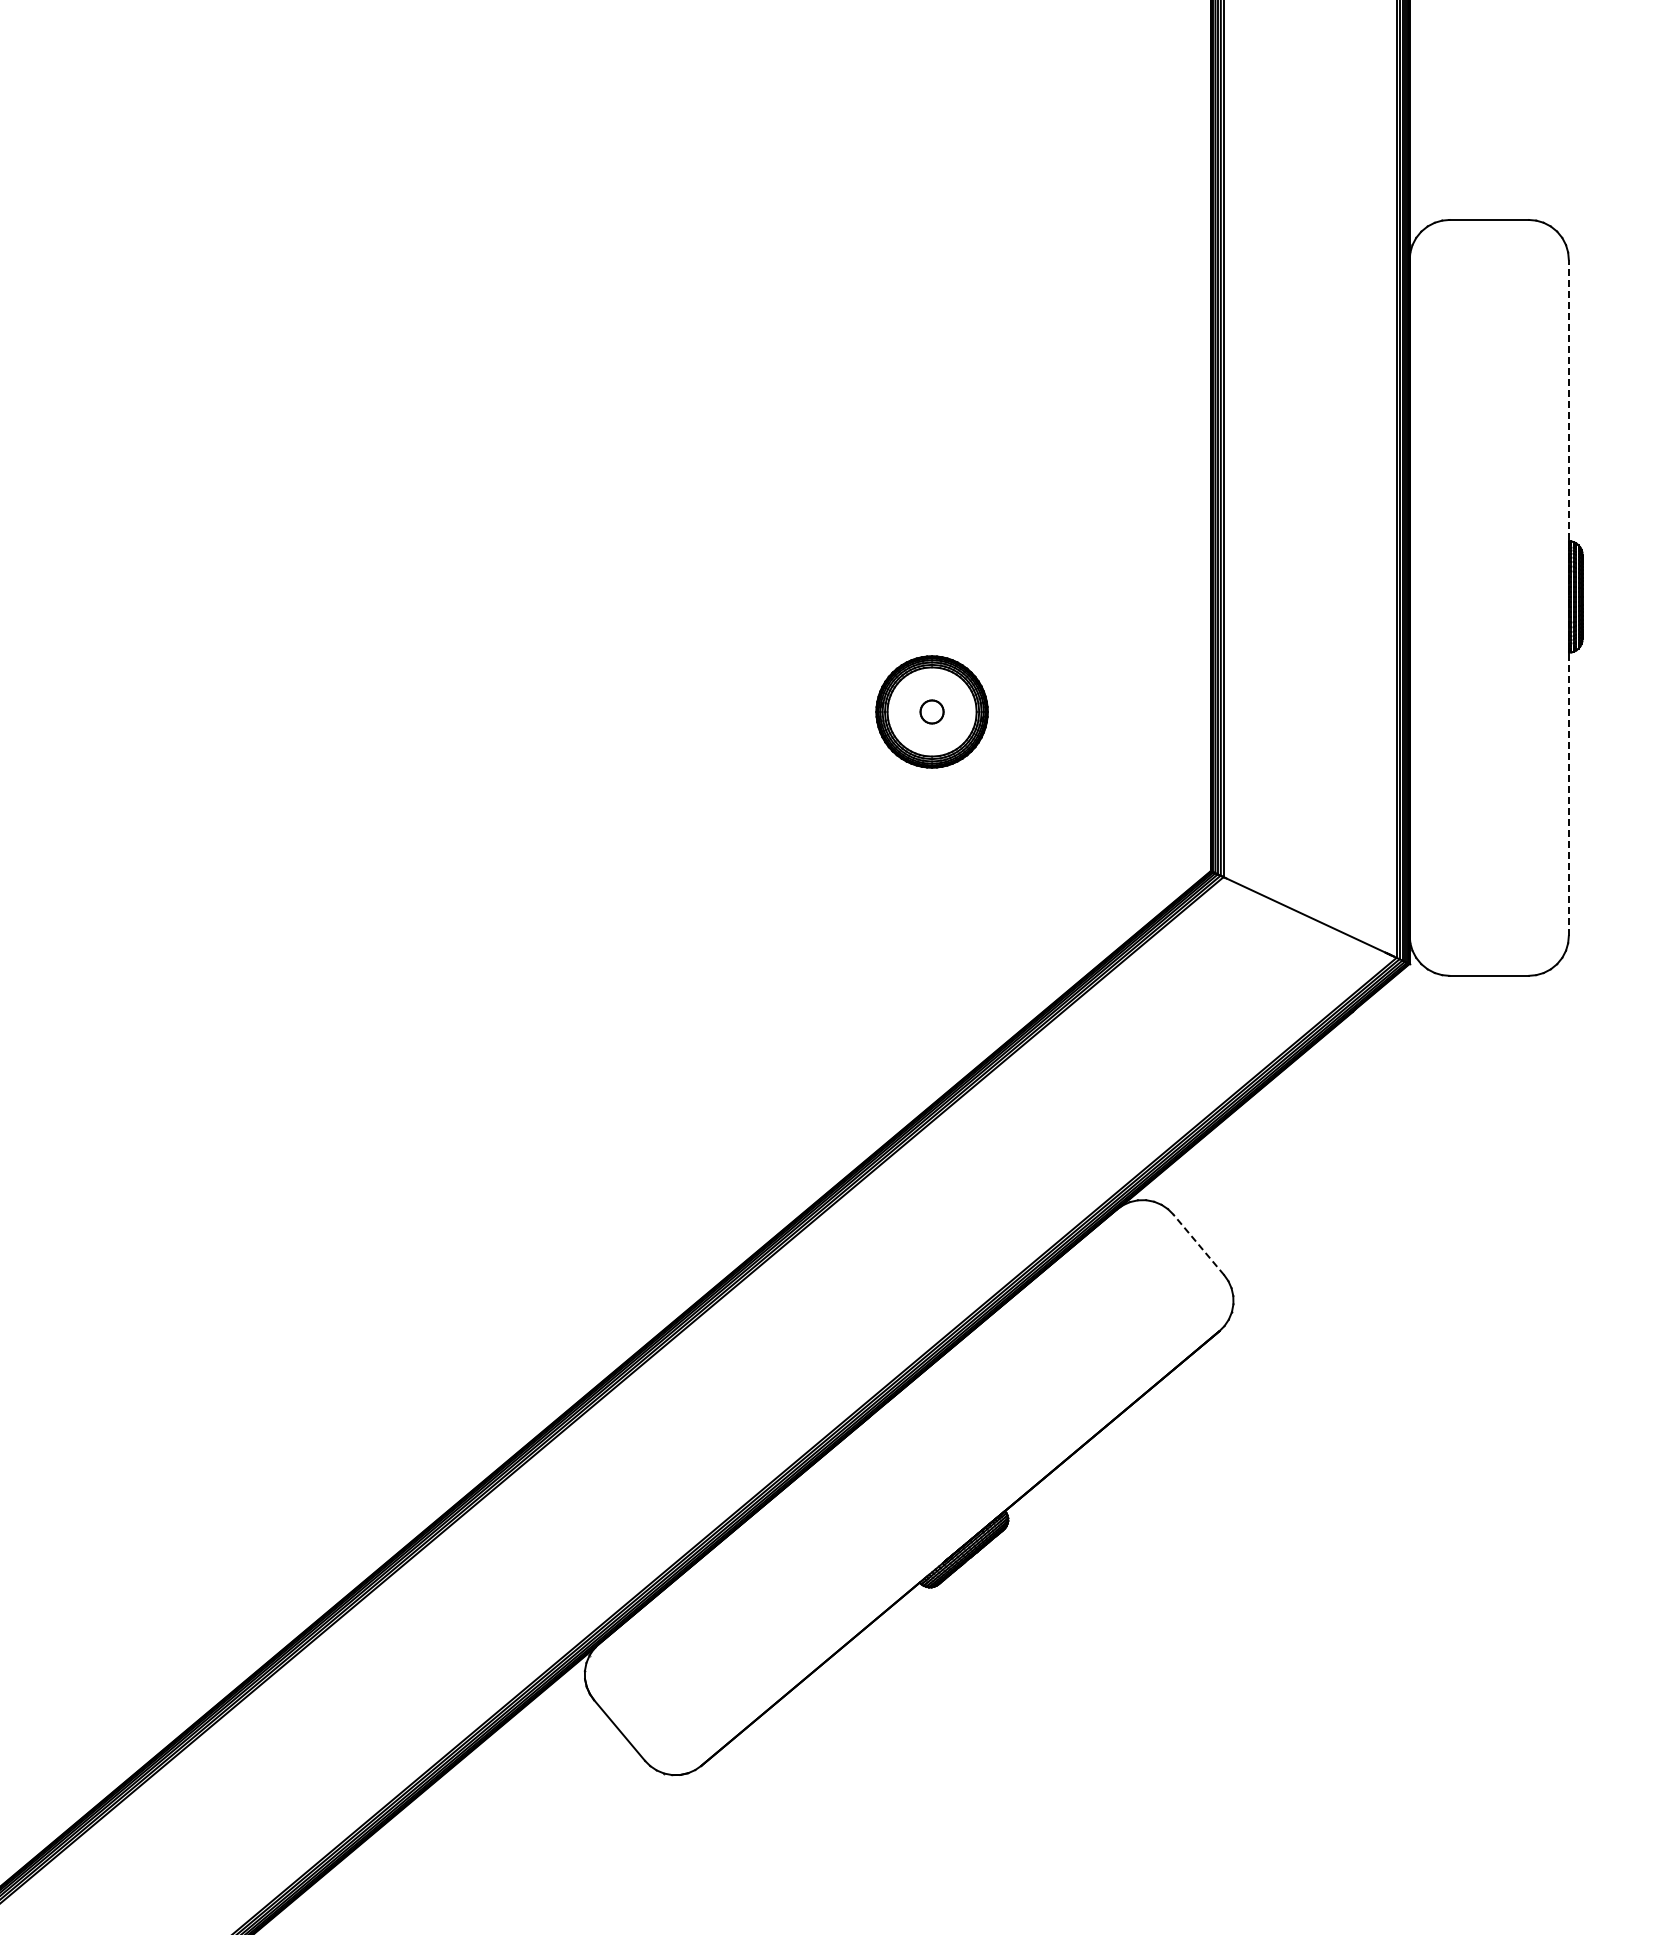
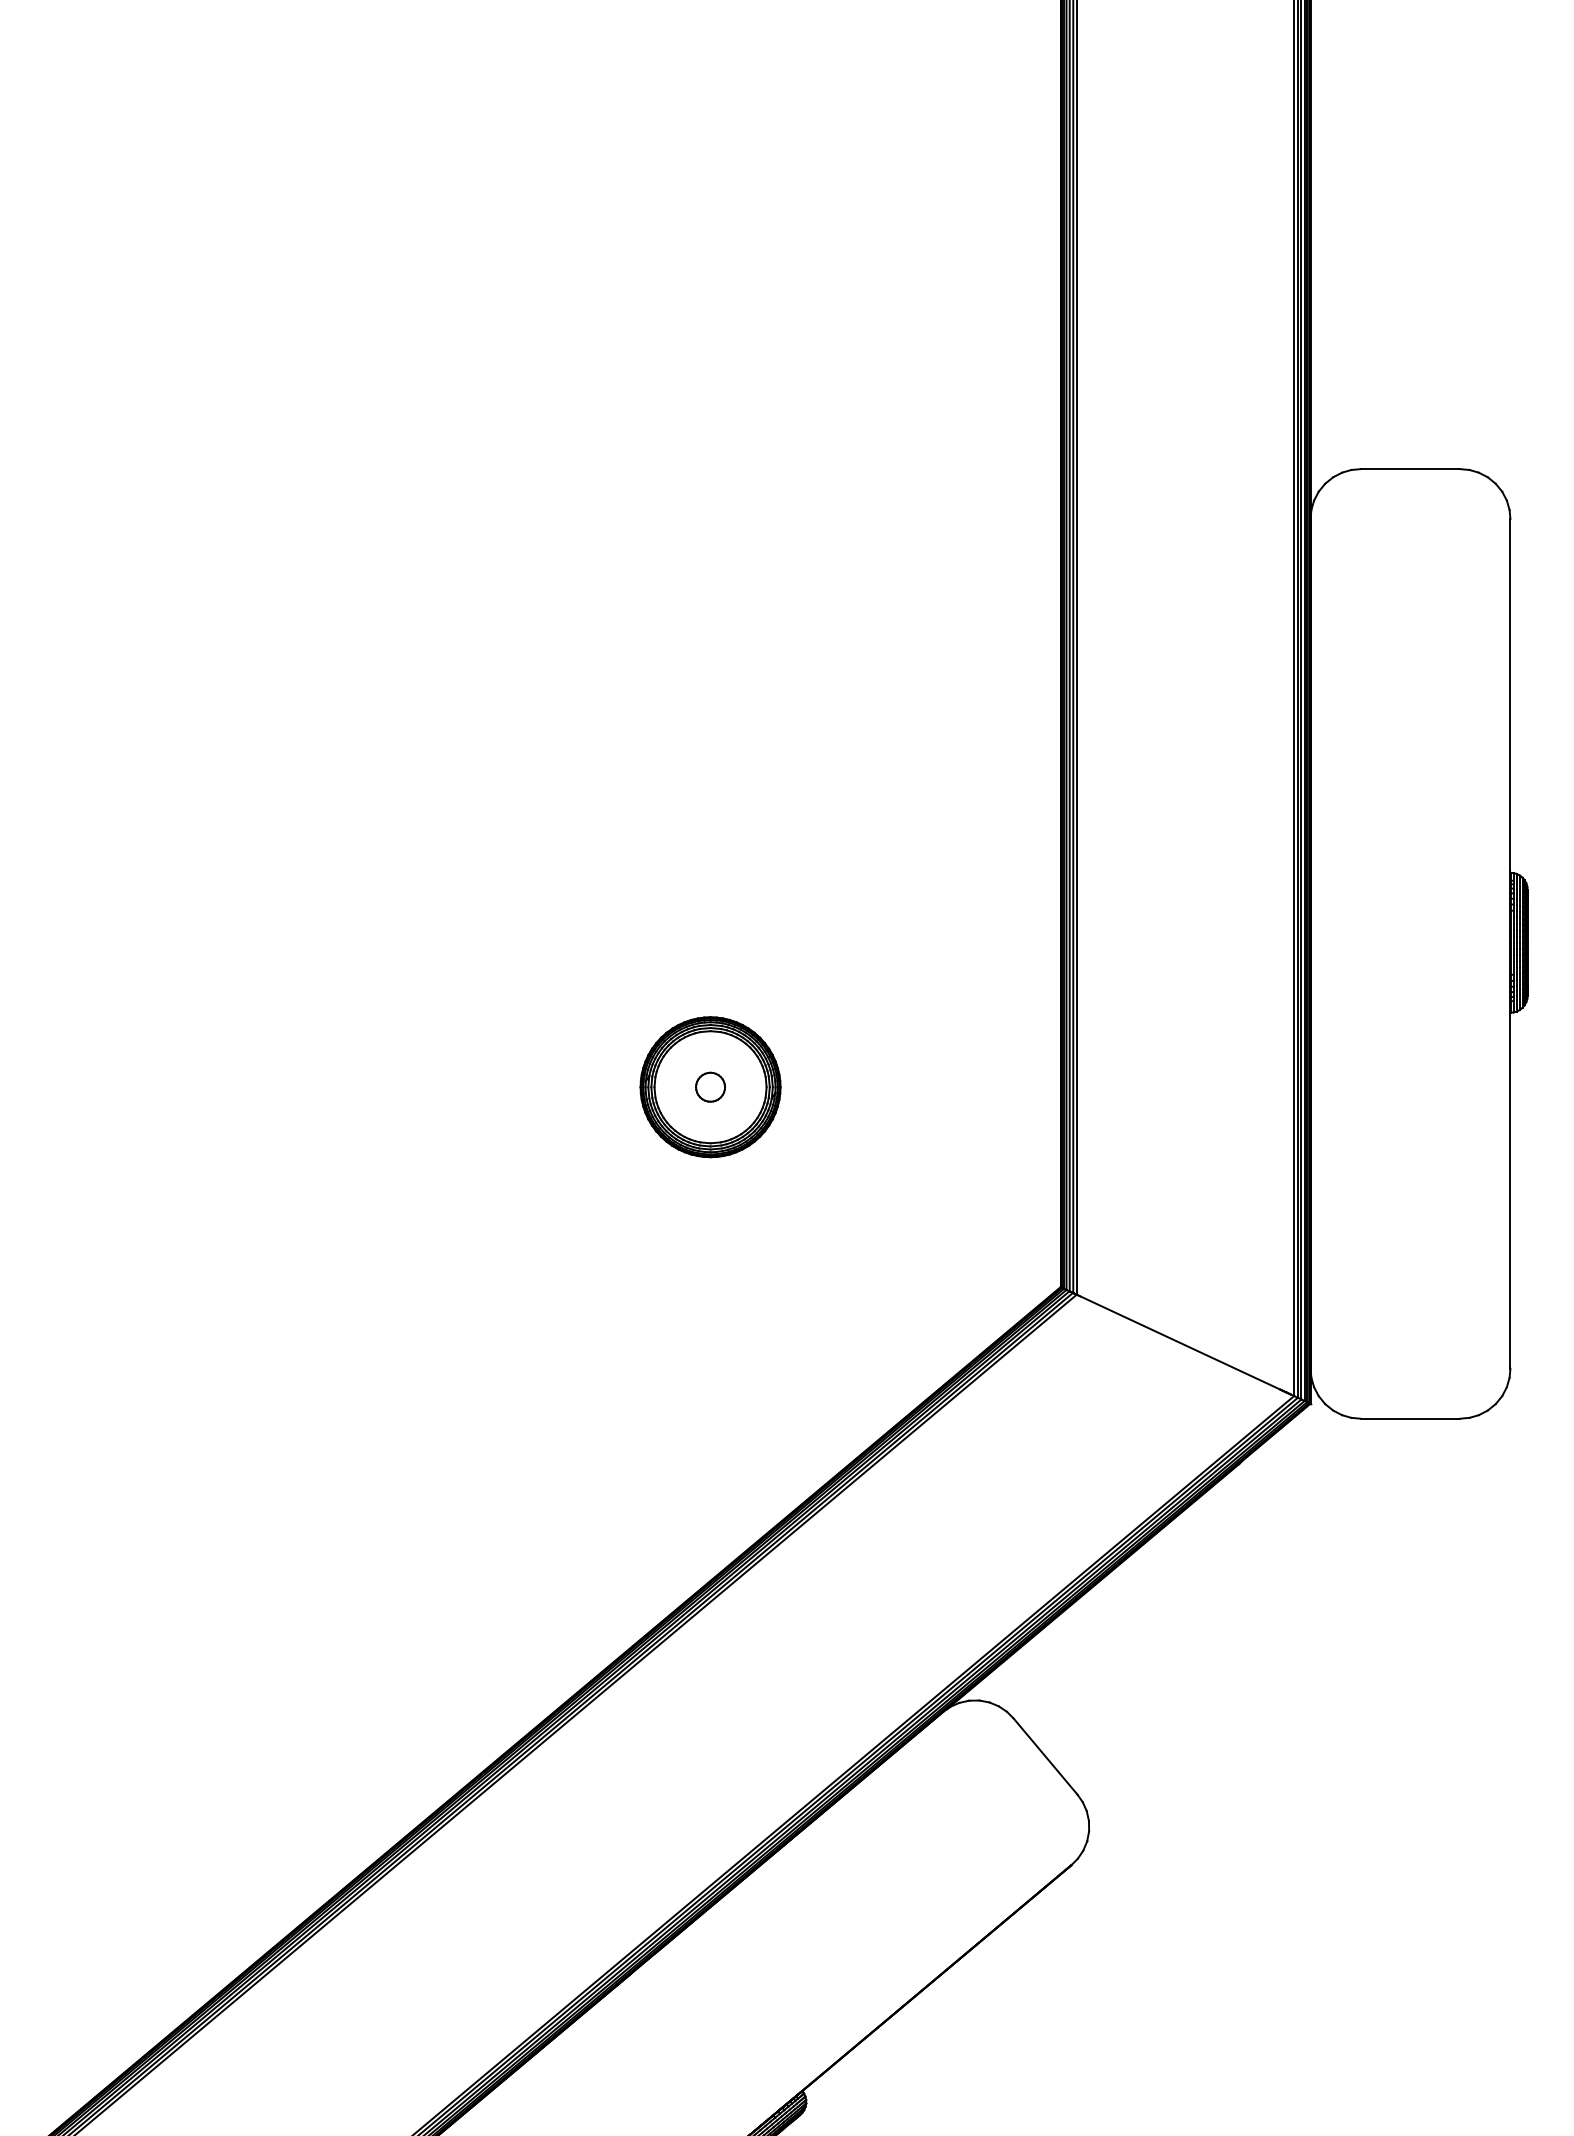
line: (1568, 597) -> (1510, 943), dashed -> solid
line: (1198, 1244) -> (1045, 1756), dashed -> solid

